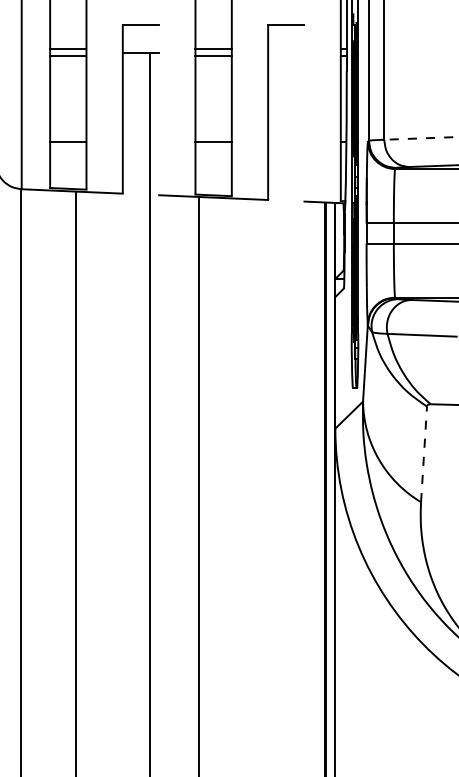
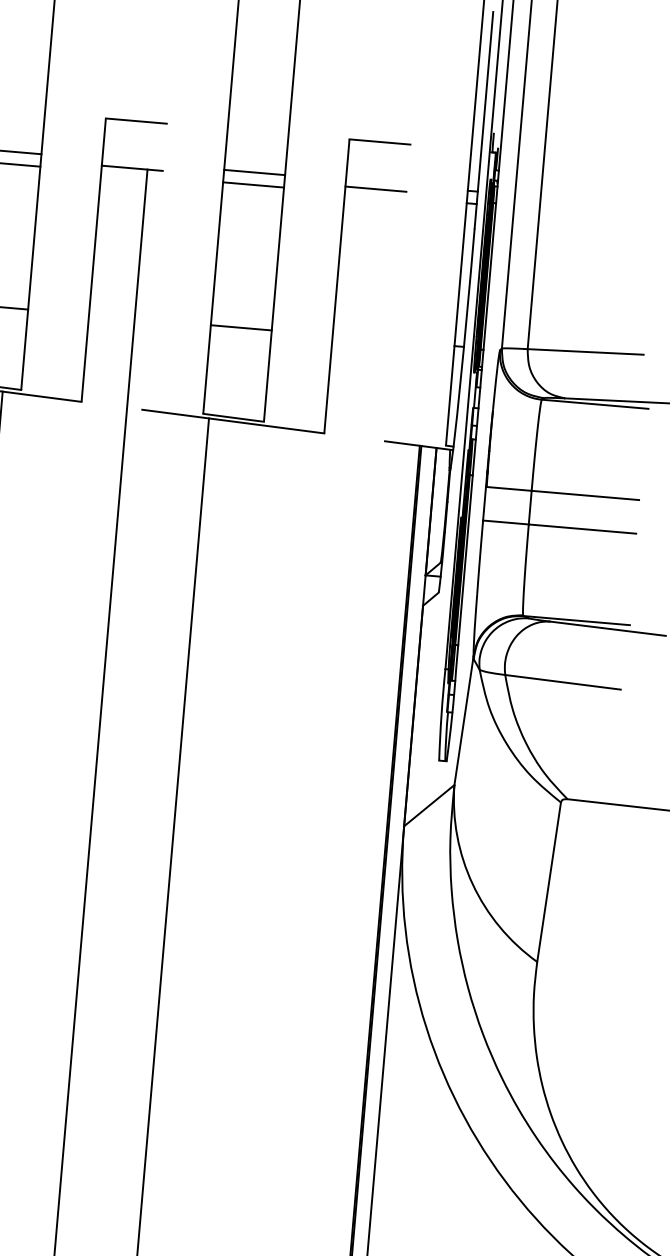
line: (286, 52) -> (376, 188), added
line: (418, 138) -> (585, 351), dashed -> solid
line: (424, 454) -> (549, 882), dashed -> solid

